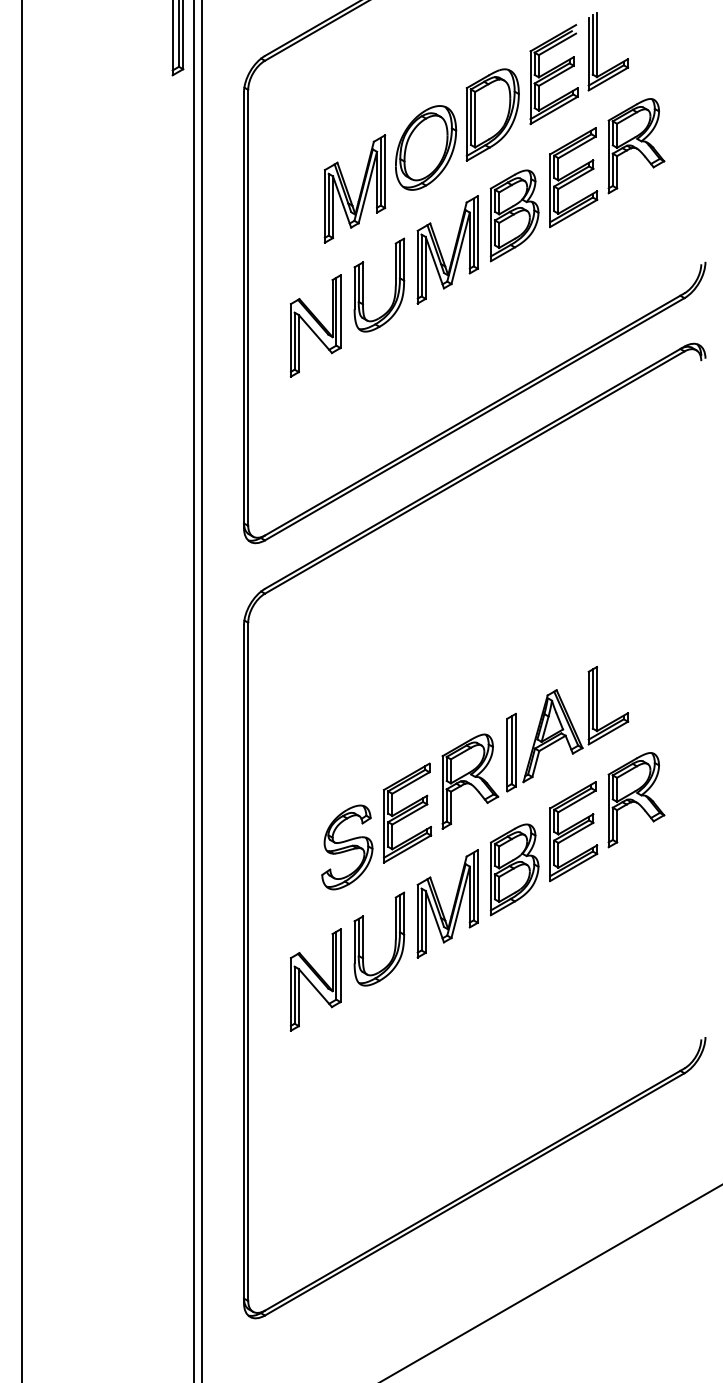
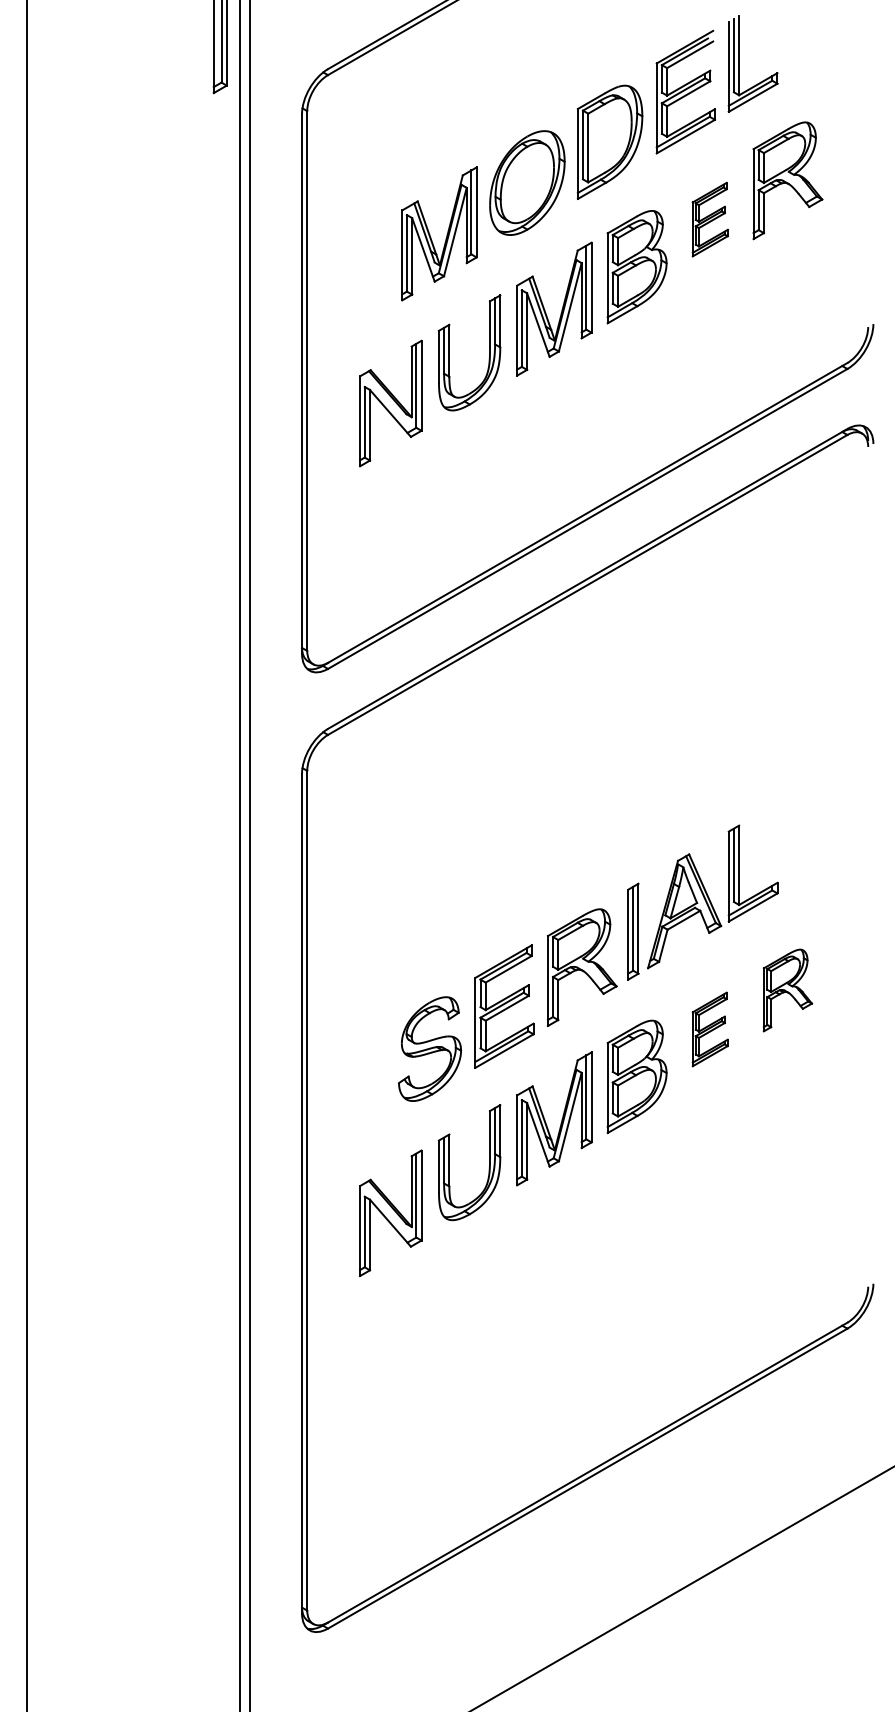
part: (573, 177) -> (710, 219), size x0.6
part: (636, 800) -> (787, 990), size x0.7
part: (573, 831) -> (710, 1029), size x0.6

